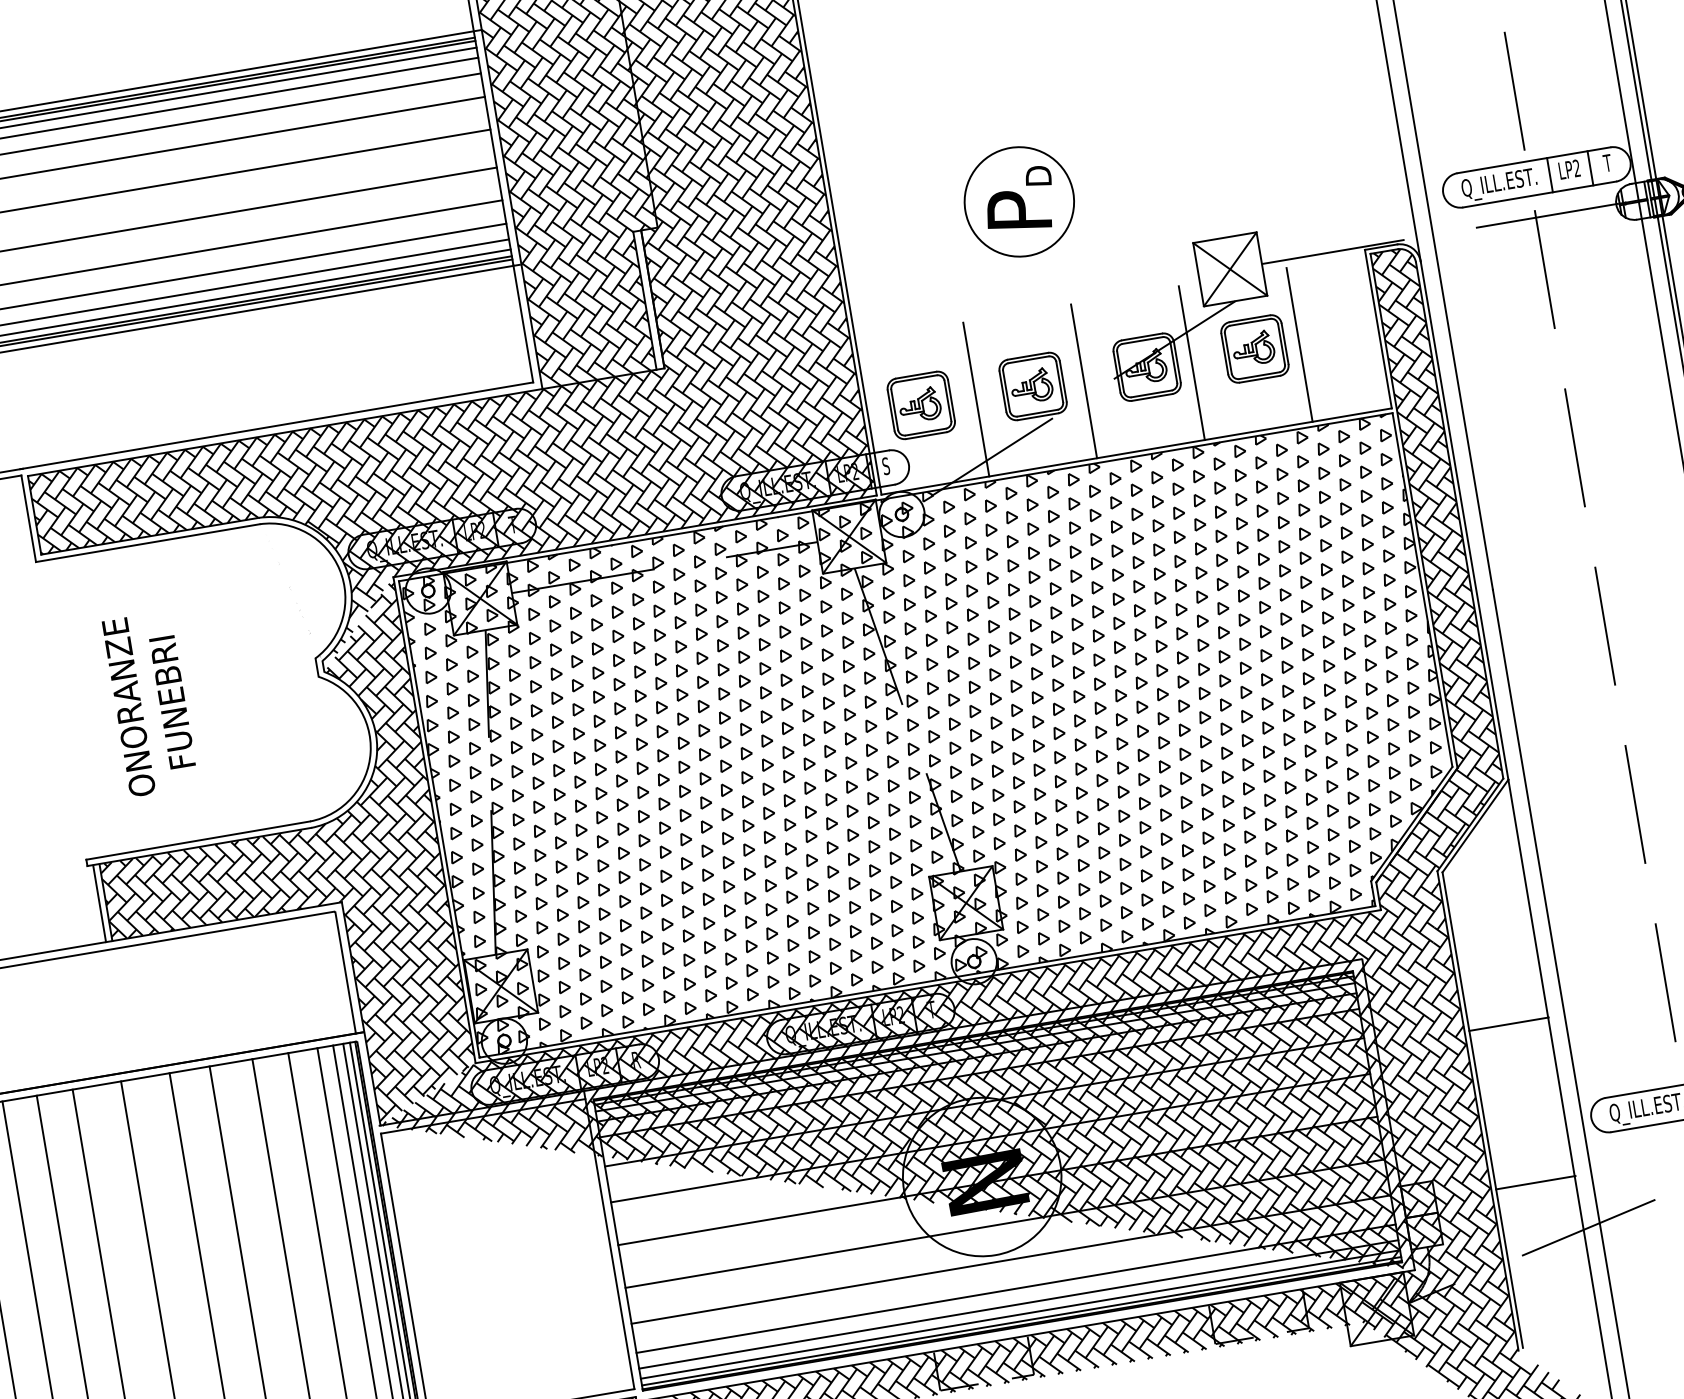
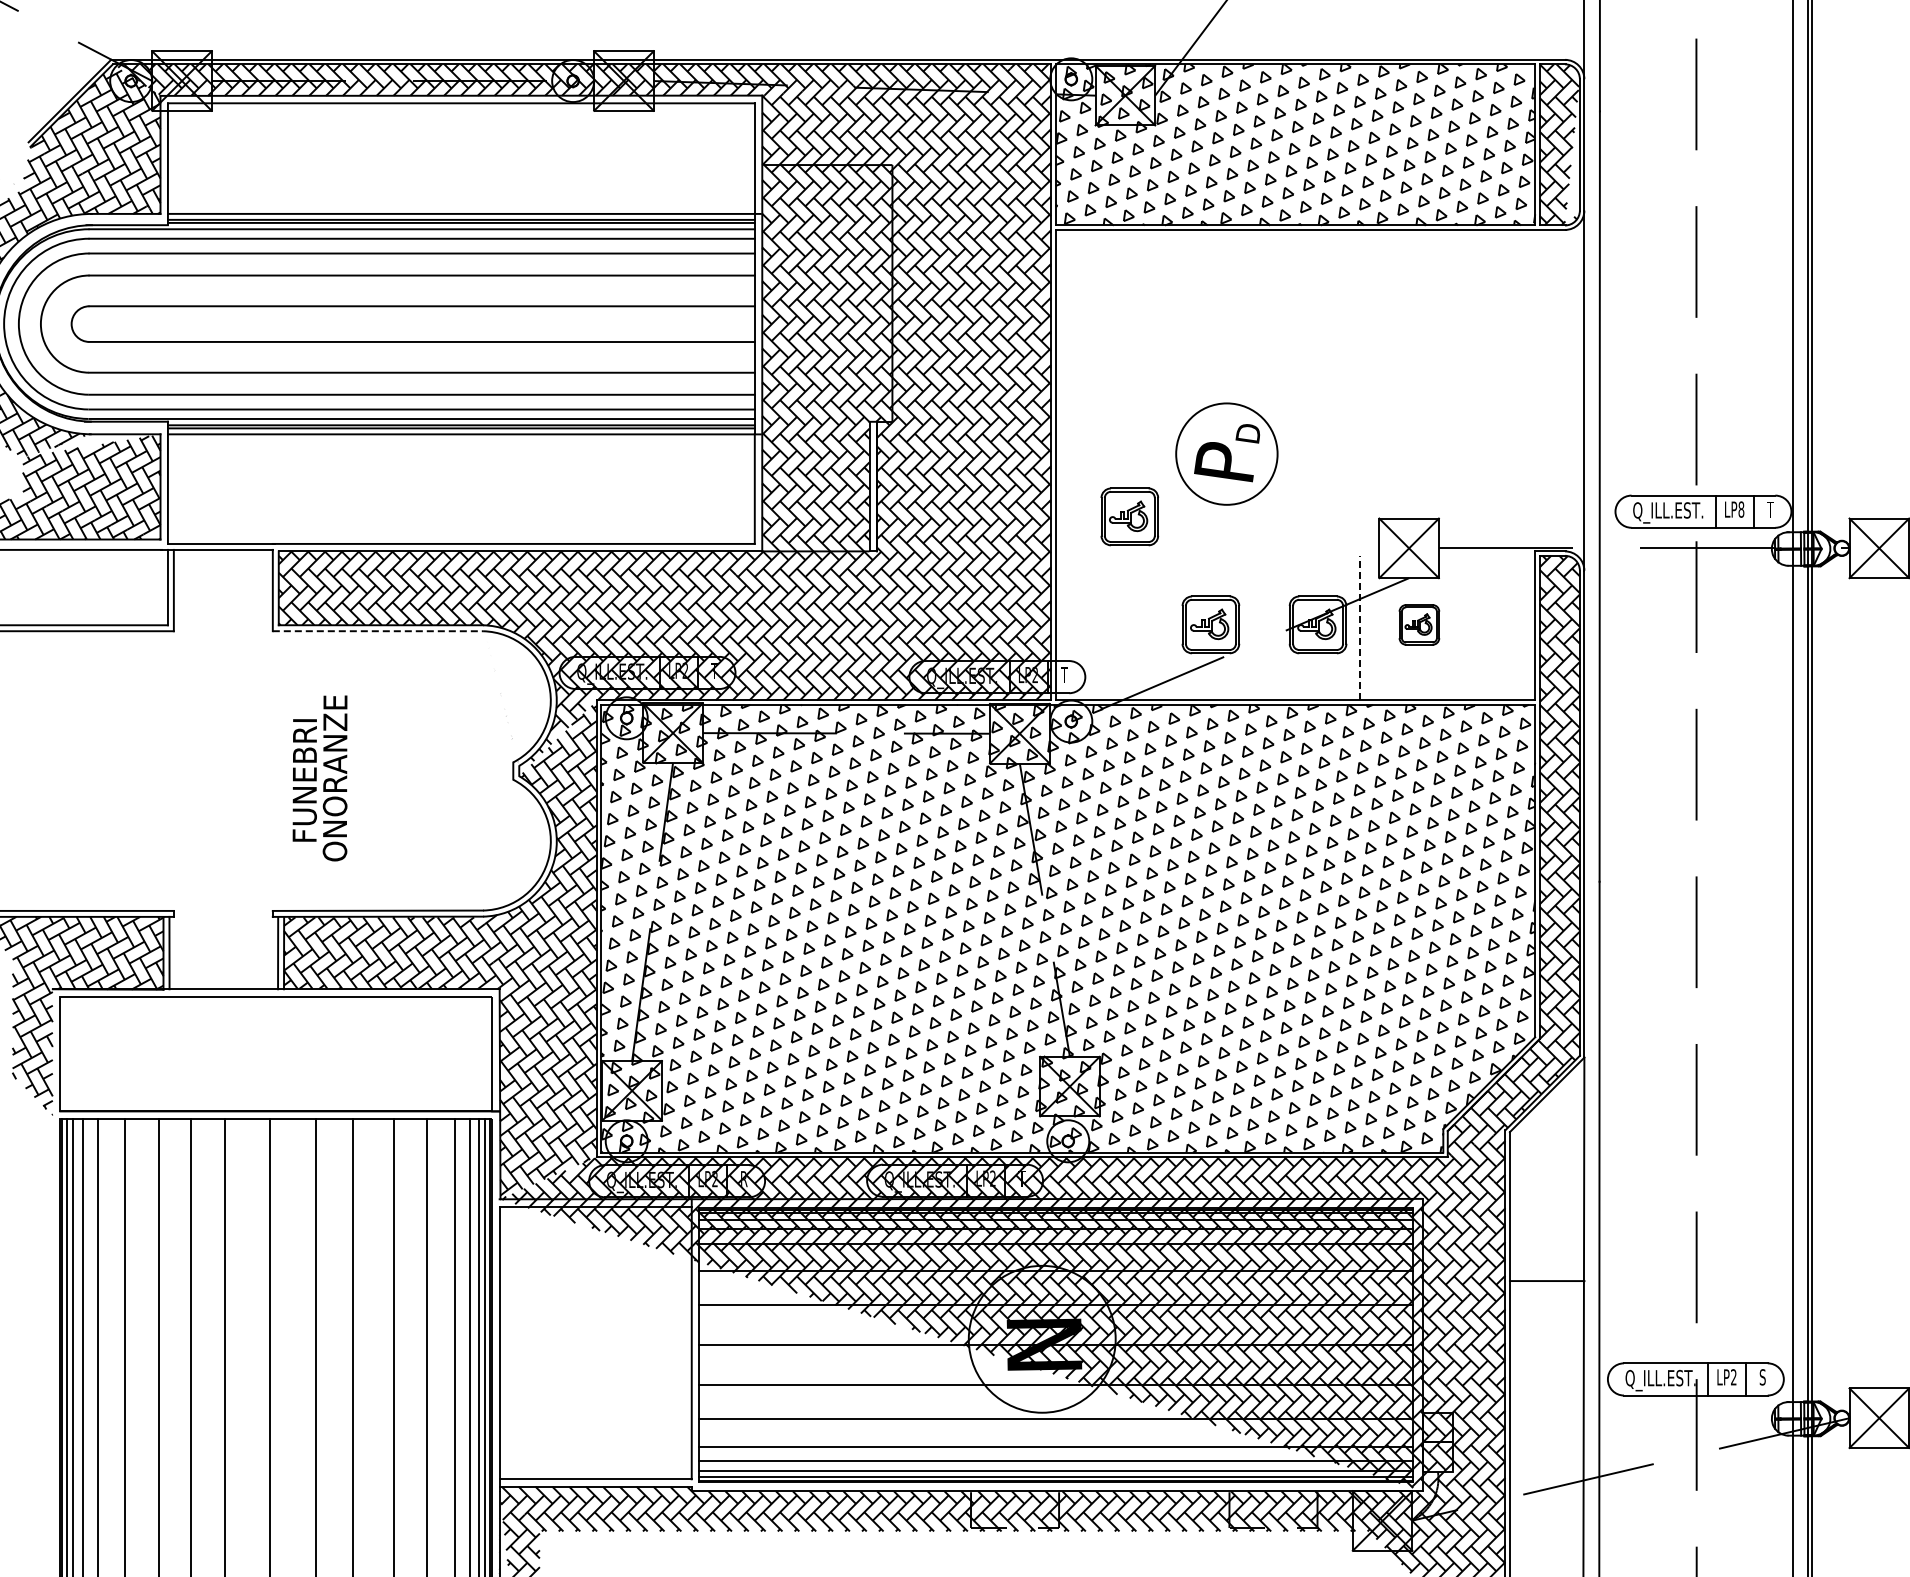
text: (1576, 168) -> (1741, 509), LP2 -> LP8
line: (1299, 344) -> (1460, 627), removed
part: (1254, 348) -> (1419, 624), size x0.7
line: (1191, 362) -> (1359, 627), solid -> dashed
line: (1084, 380) -> (1258, 627), removed
line: (975, 399) -> (1156, 627), removed
part: (920, 405) -> (1129, 516), moved
text: (886, 465) -> (1064, 674), S -> T
line: (148, 543) -> (378, 631), solid -> dashed
text: (172, 702) -> (304, 780), moved
line: (1535, 1183) -> (1546, 1430), removed

